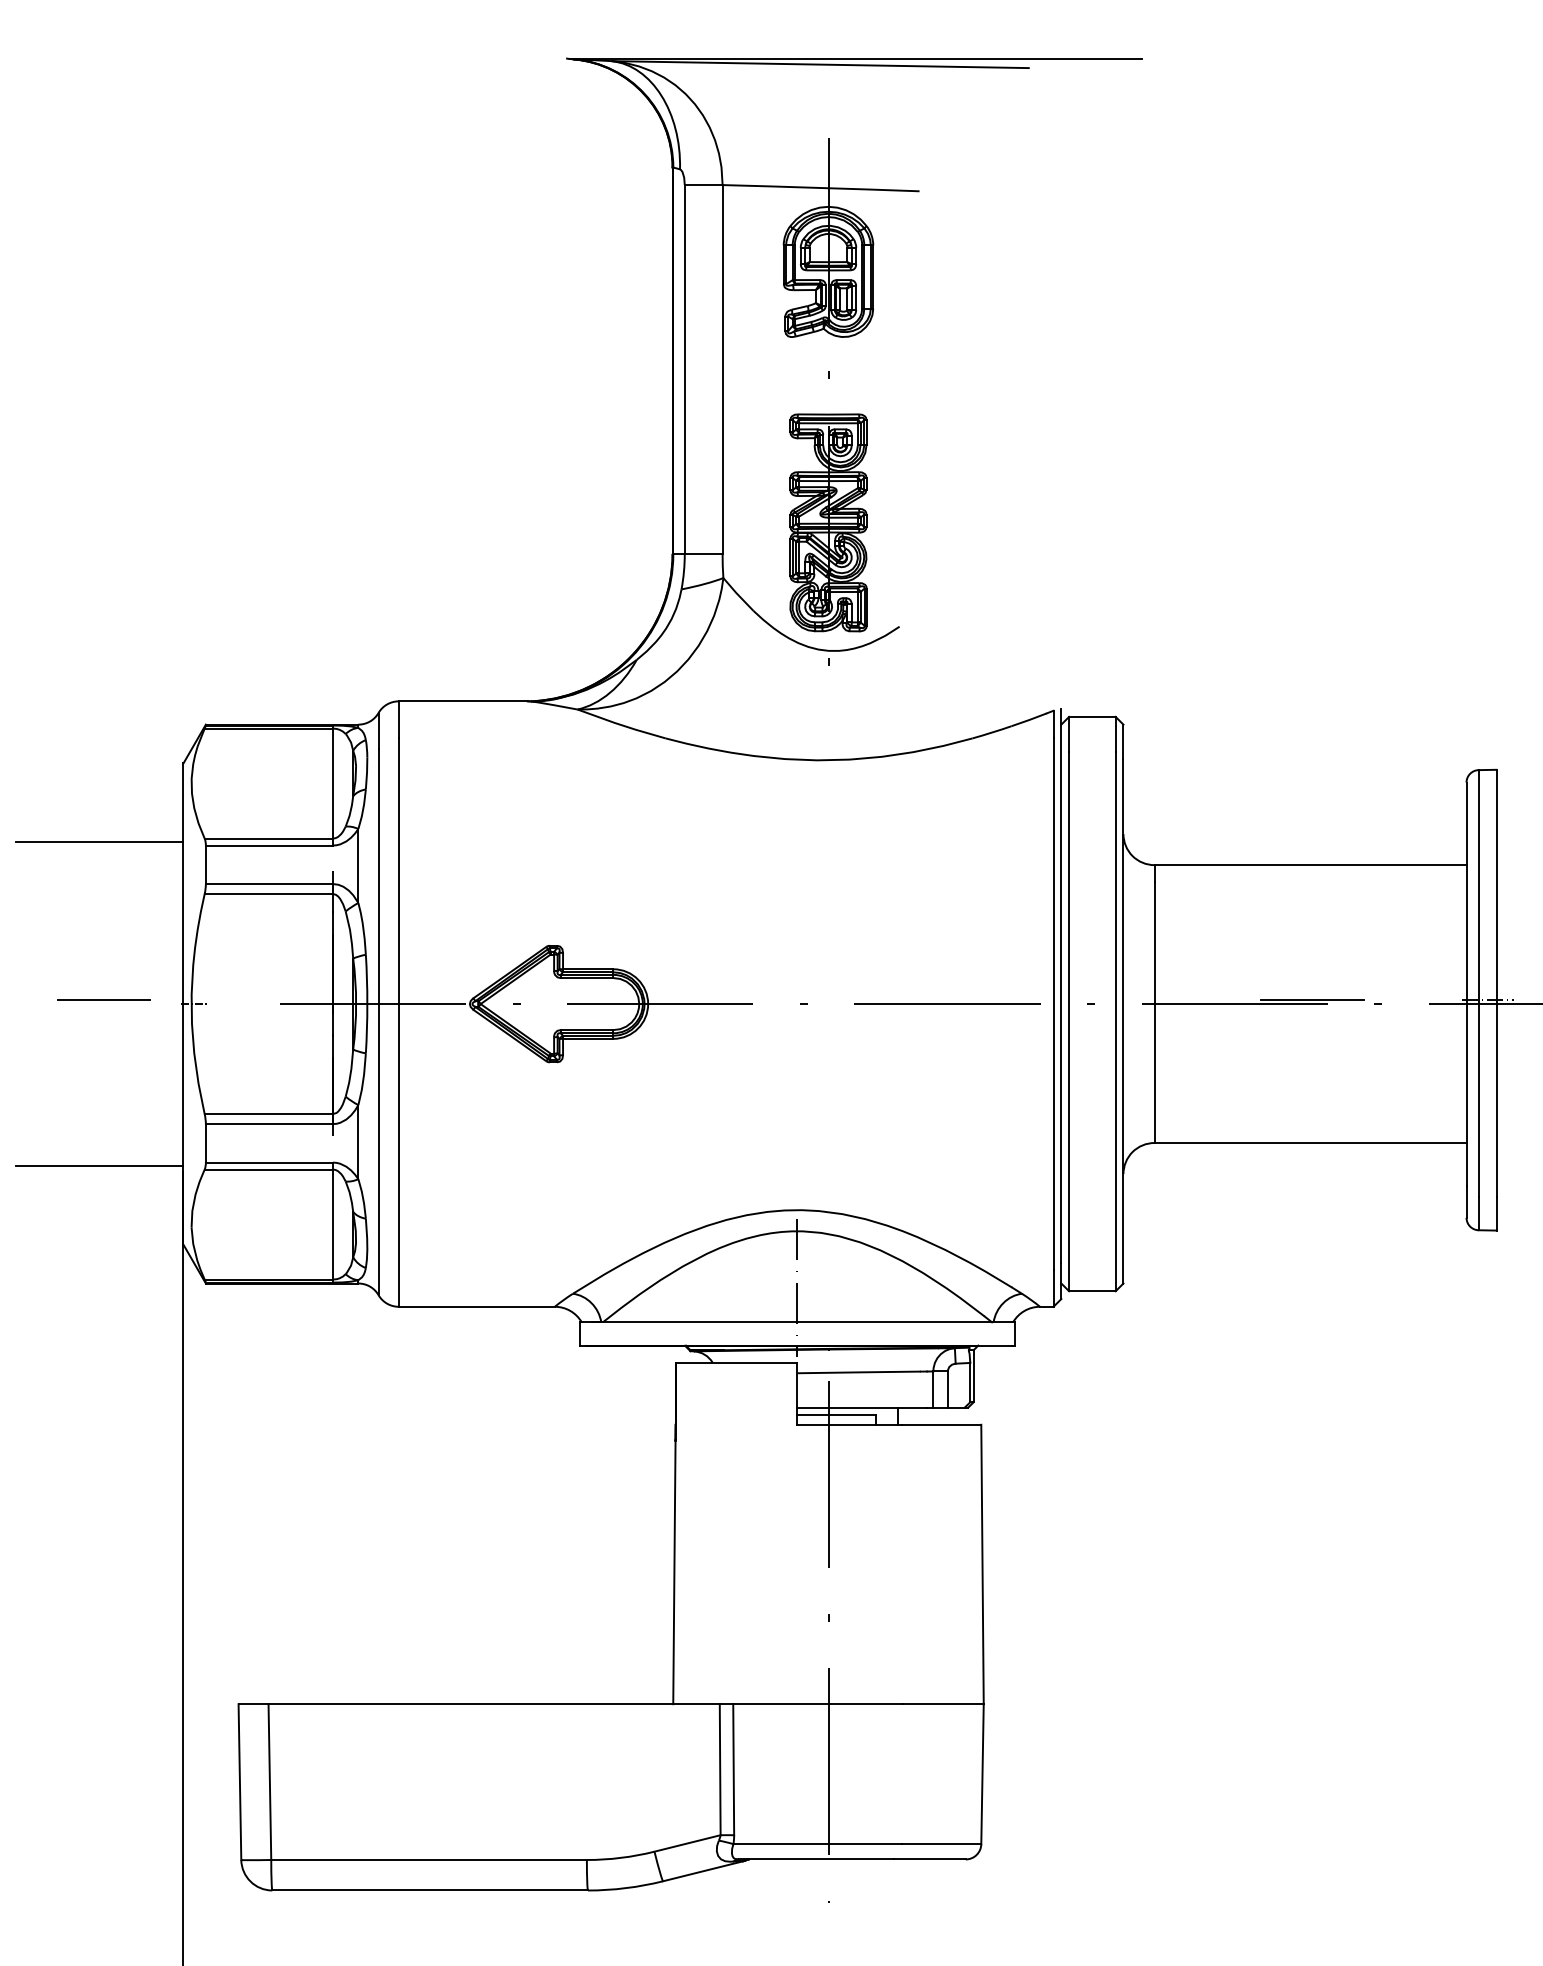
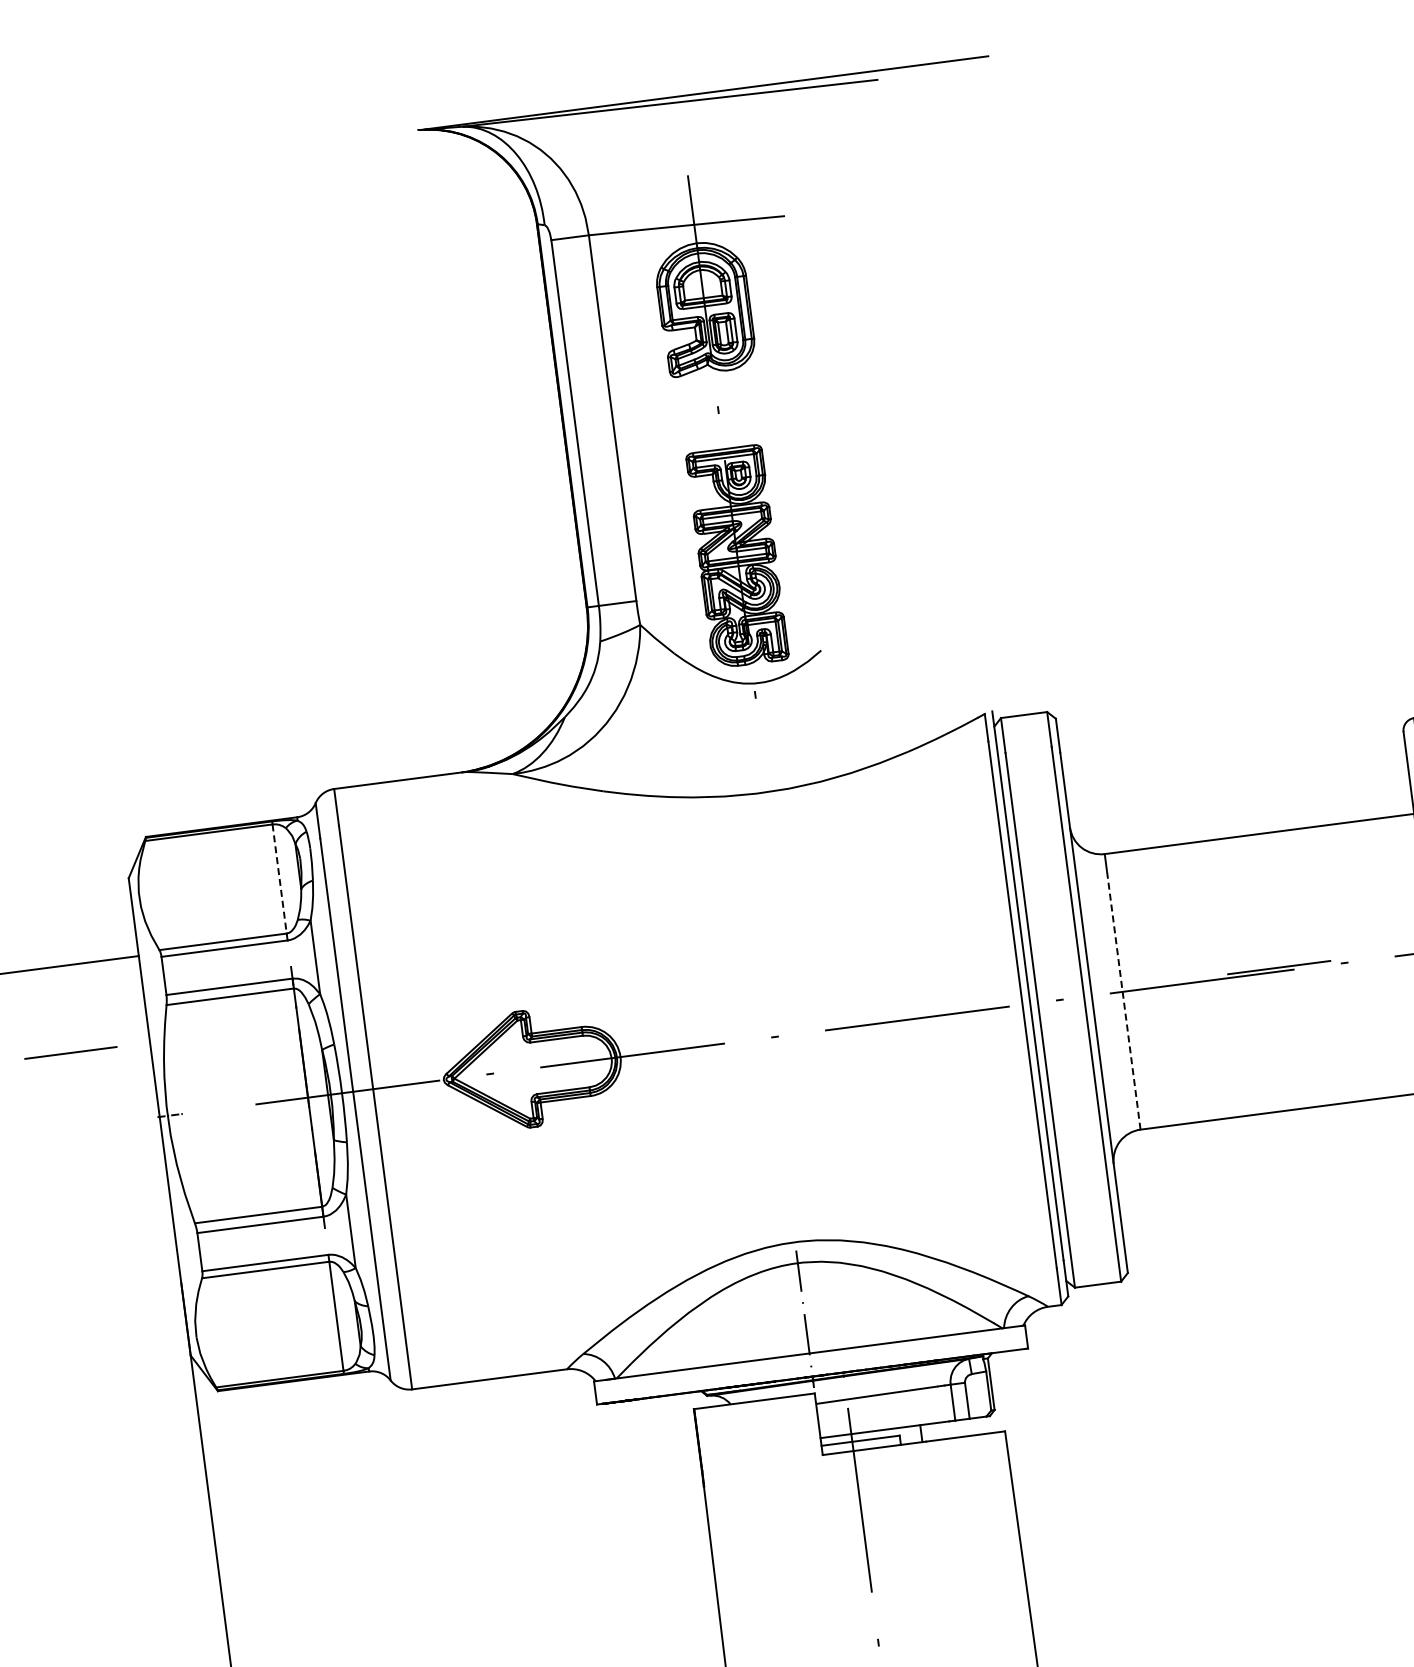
line: (333, 784) -> (280, 879), solid -> dashed
line: (103, 999) -> (70, 1052), moved
line: (1154, 1012) -> (1123, 1000), solid -> dashed
line: (99, 1166) -> (97, 1288), removed

